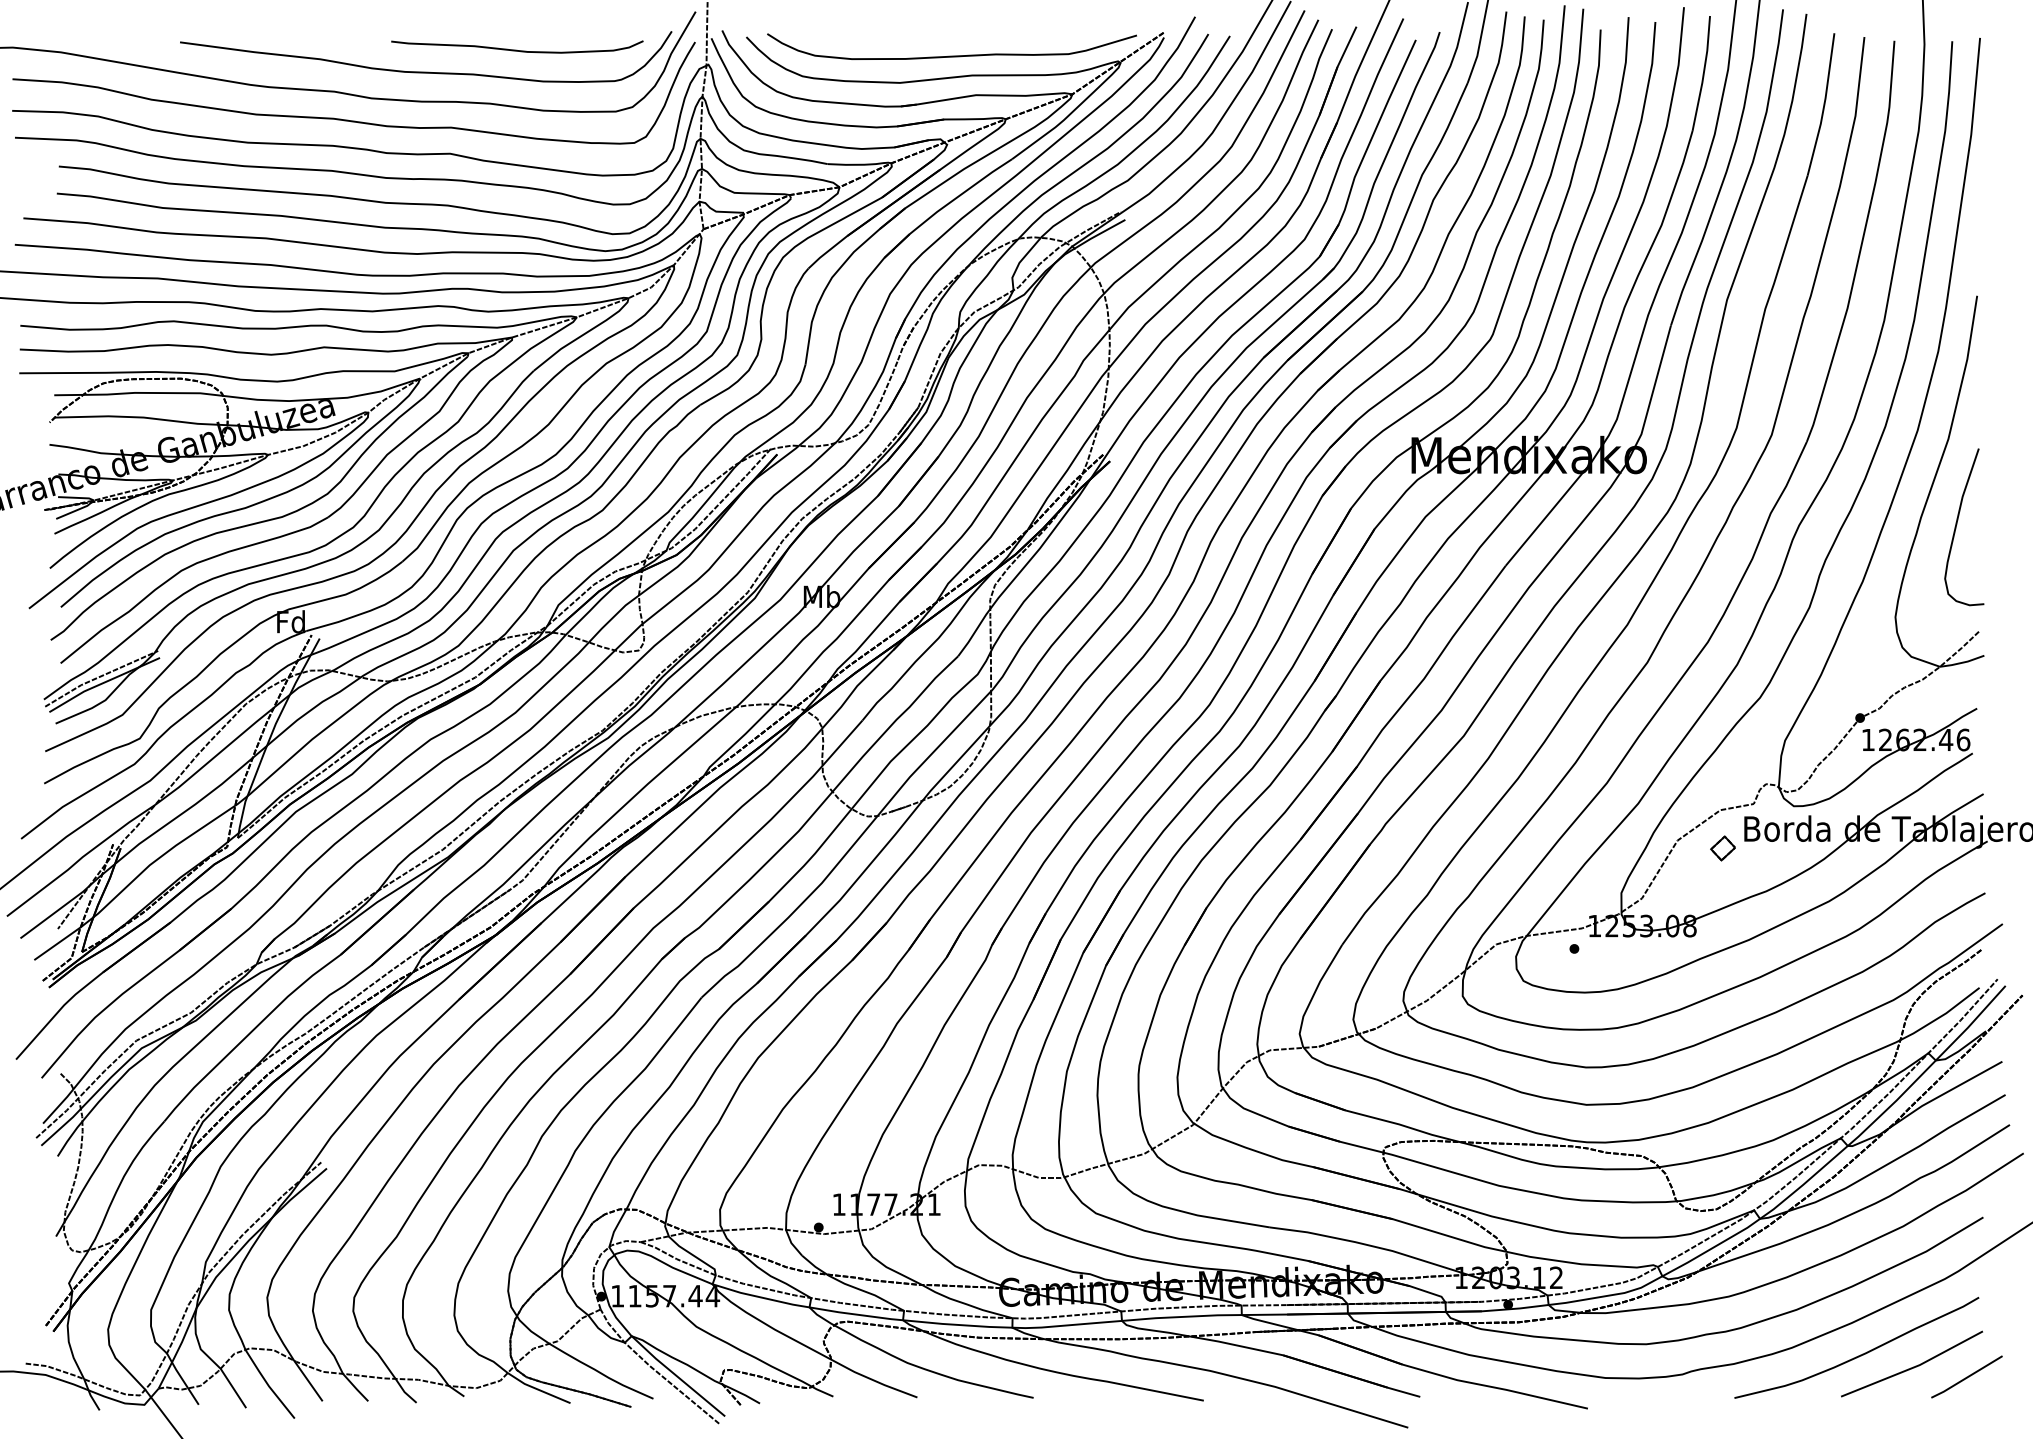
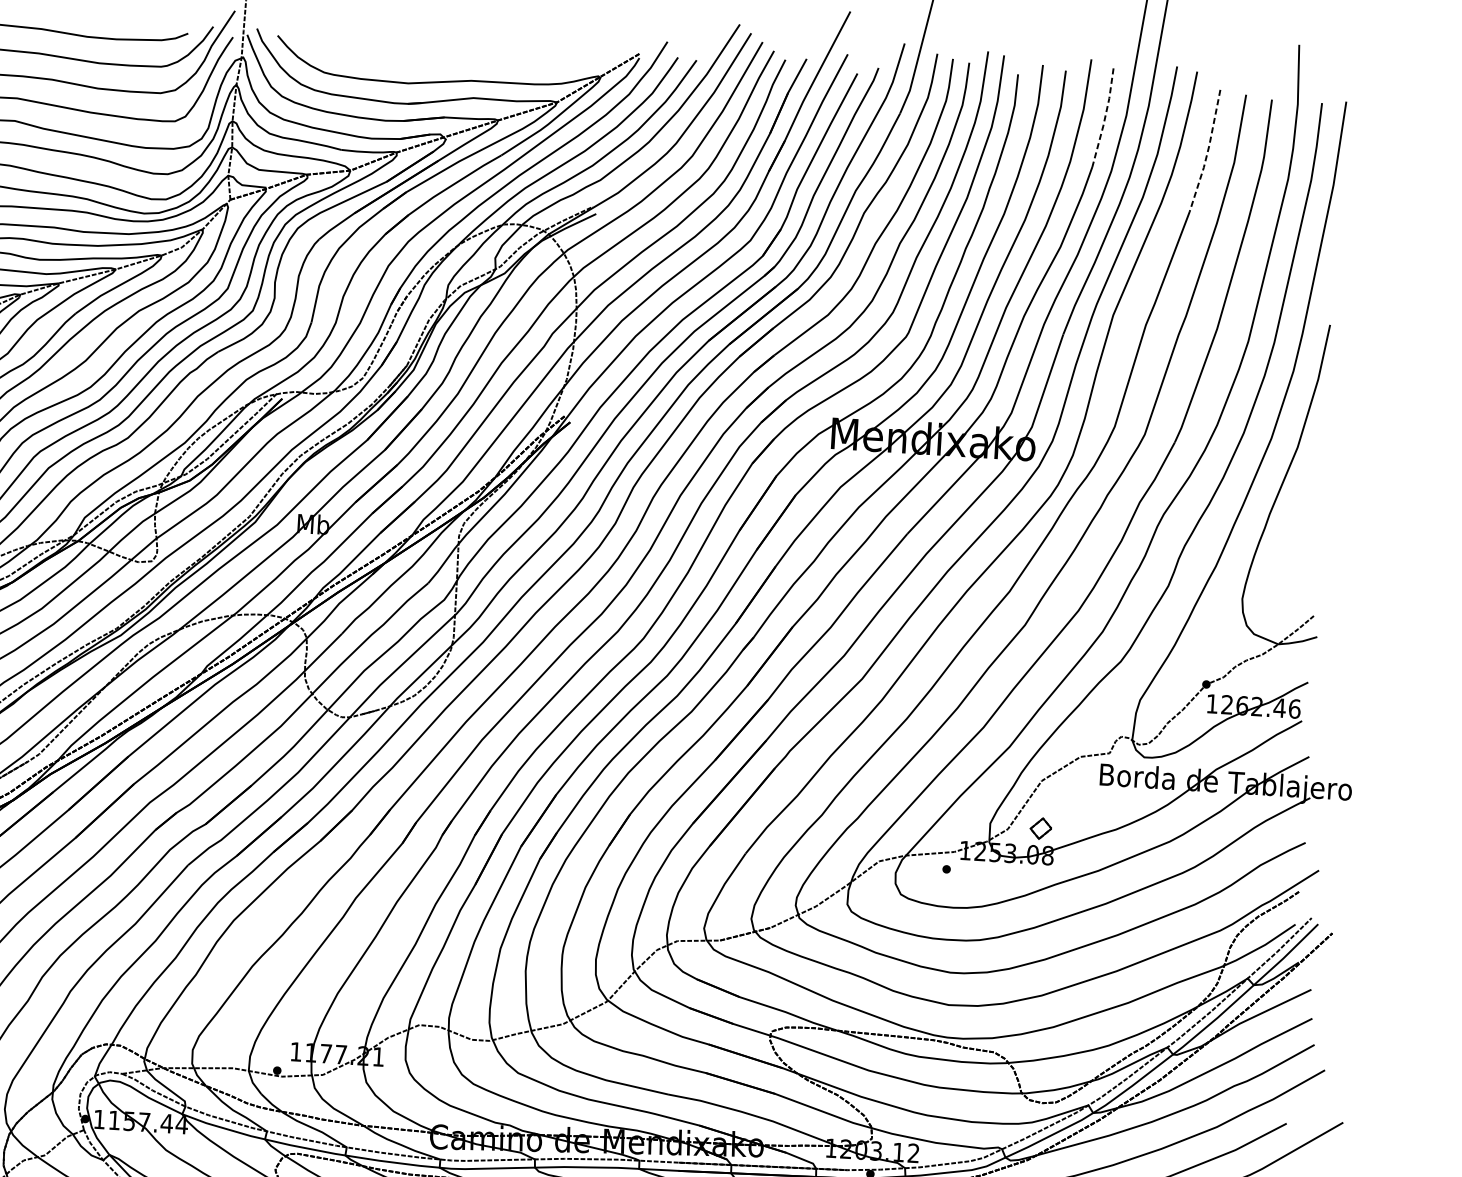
curve: (951, 55) -> (454, 62), removed
line: (1703, 74) -> (1104, 118), solid -> dashed
line: (1824, 105) -> (1207, 151), solid -> dashed
curve: (1957, 524) -> (1300, 521), removed
part: (1722, 848) -> (1040, 828), moved

